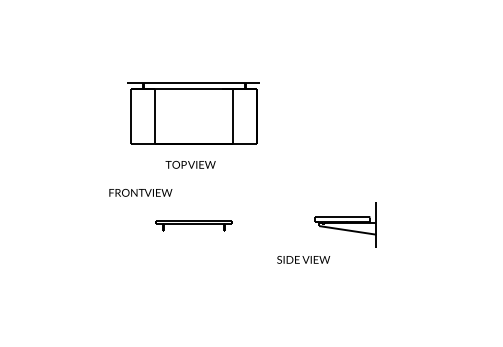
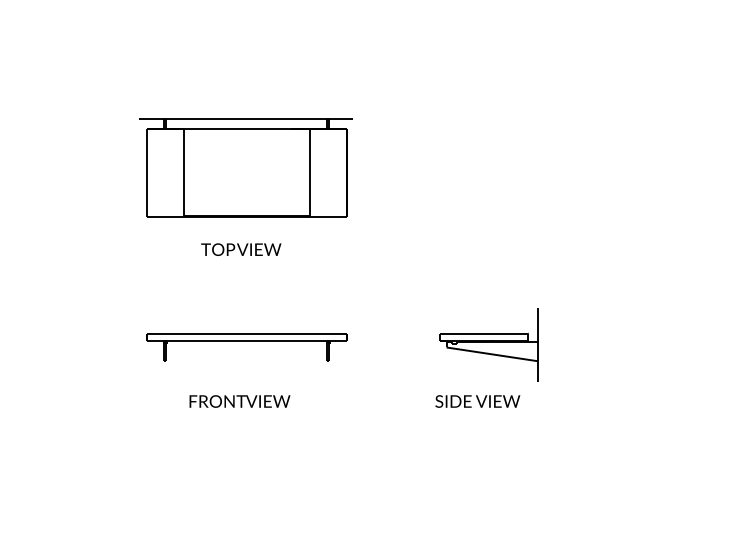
text: (140, 192) -> (239, 400), moved
part: (193, 225) -> (245, 346), size x1.67
text: (303, 259) -> (477, 400), moved

